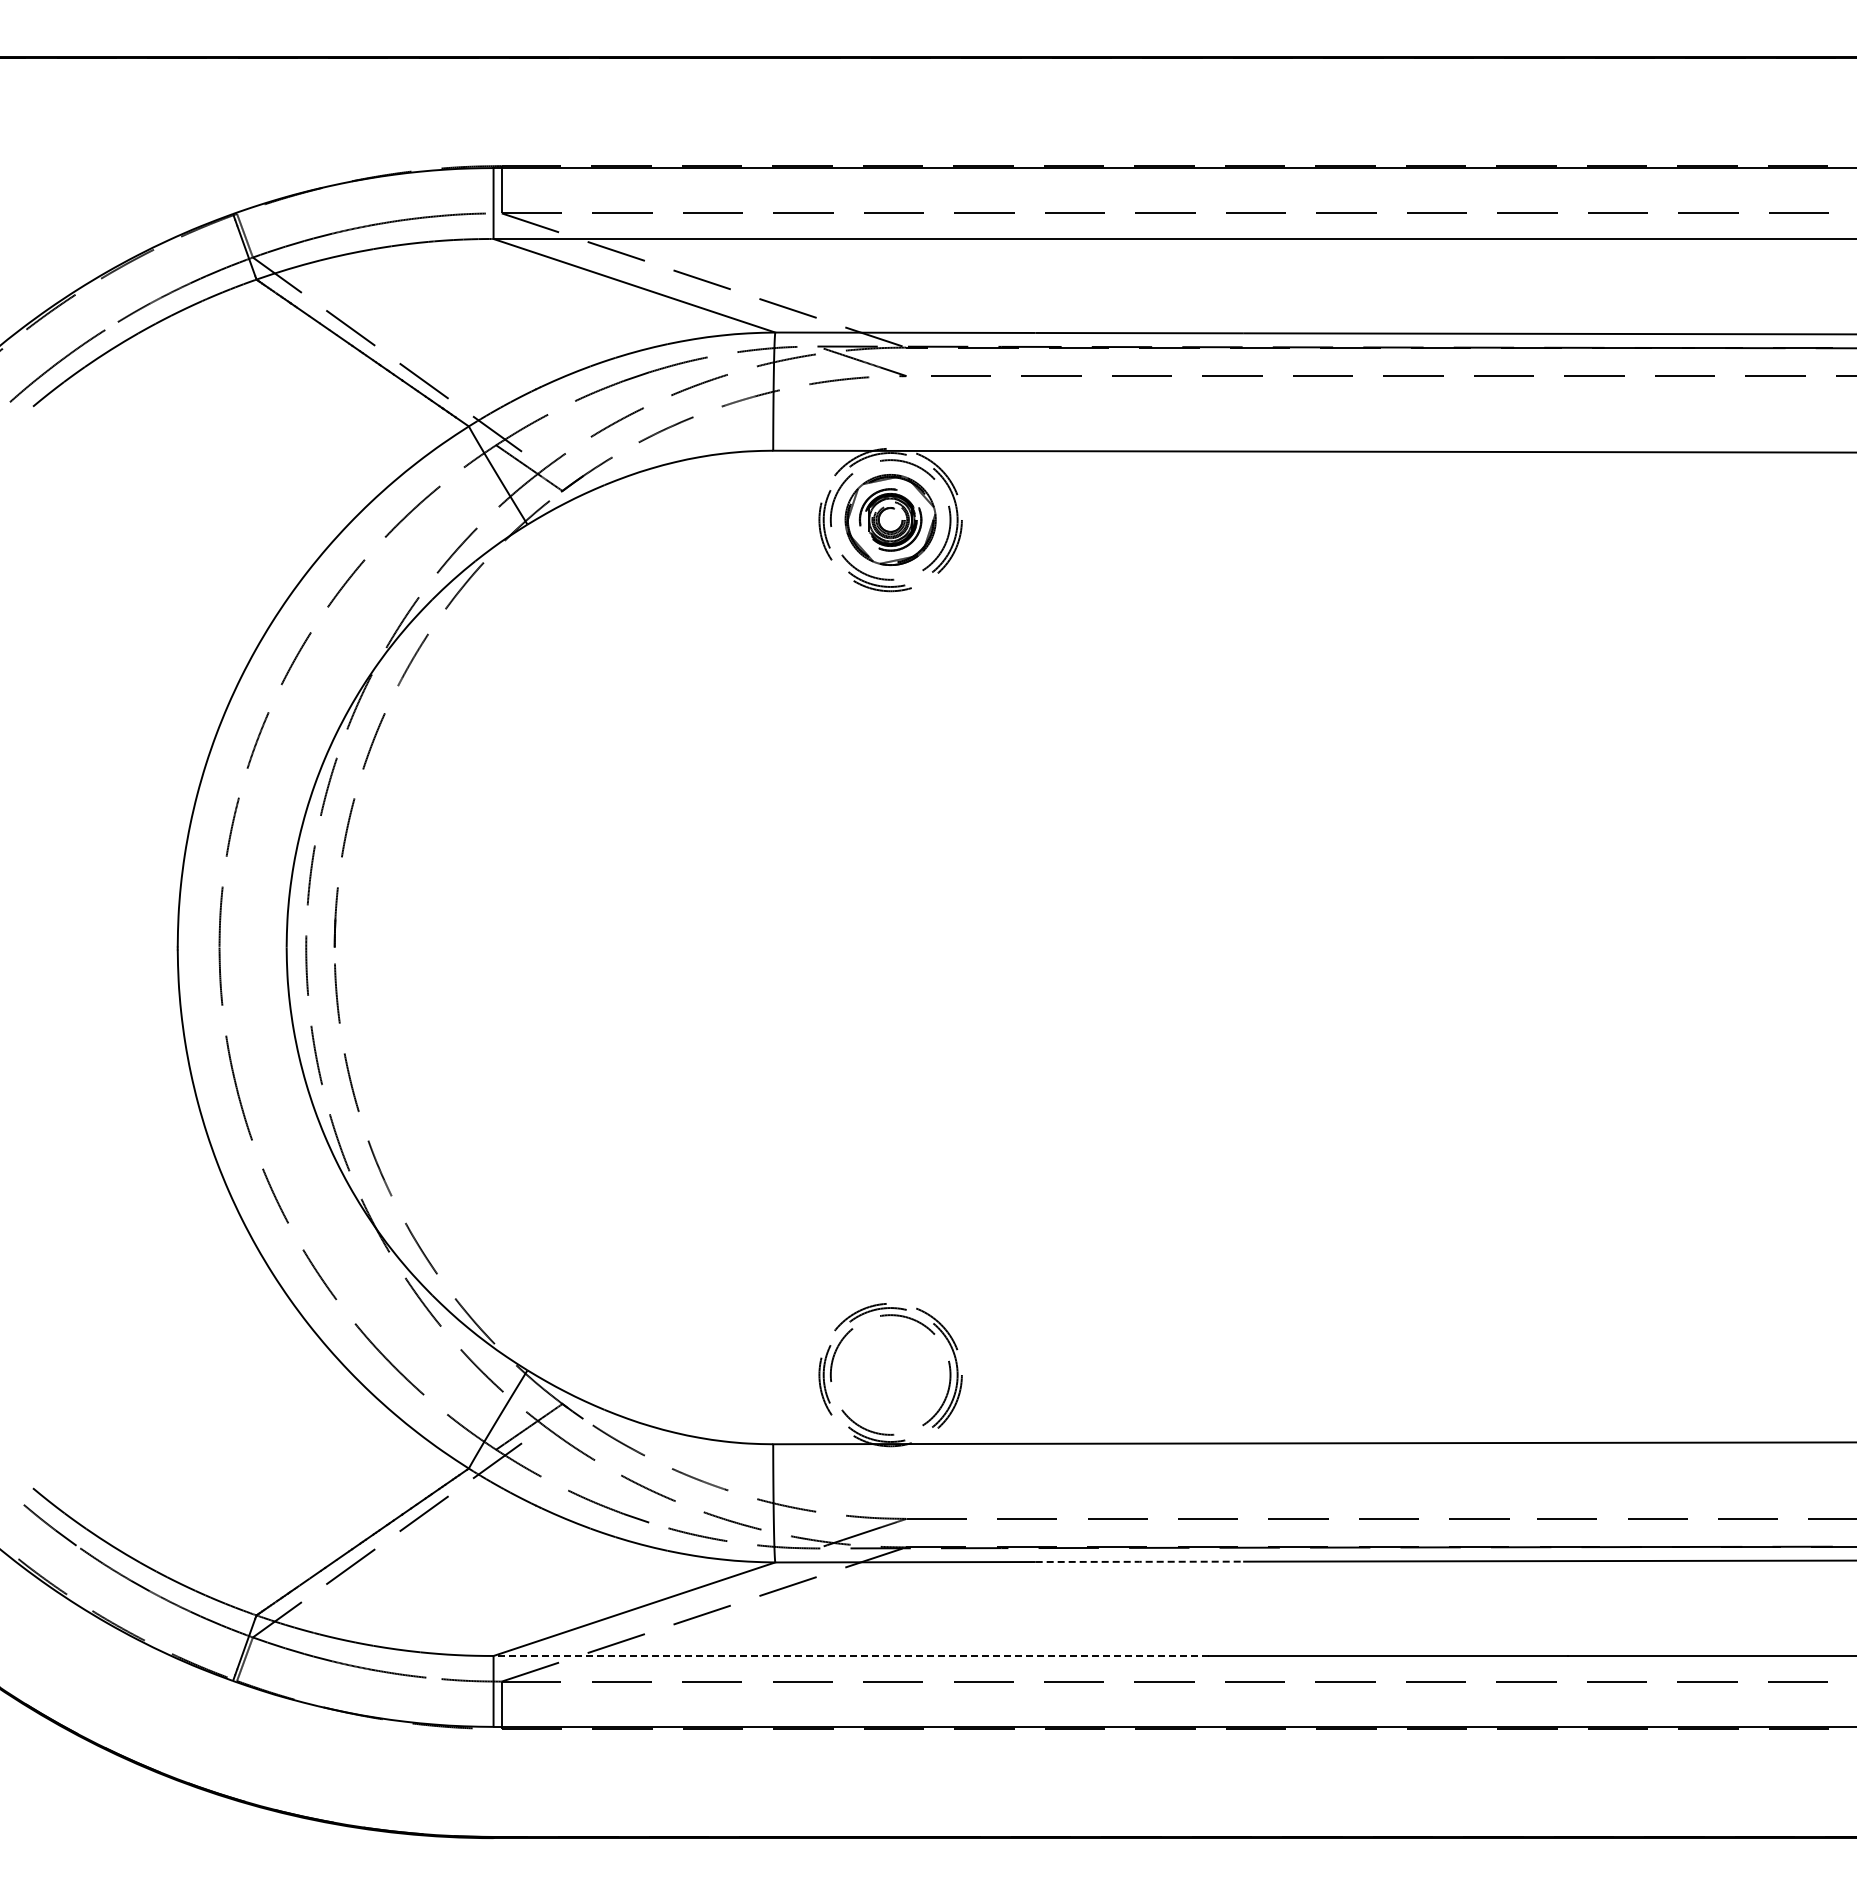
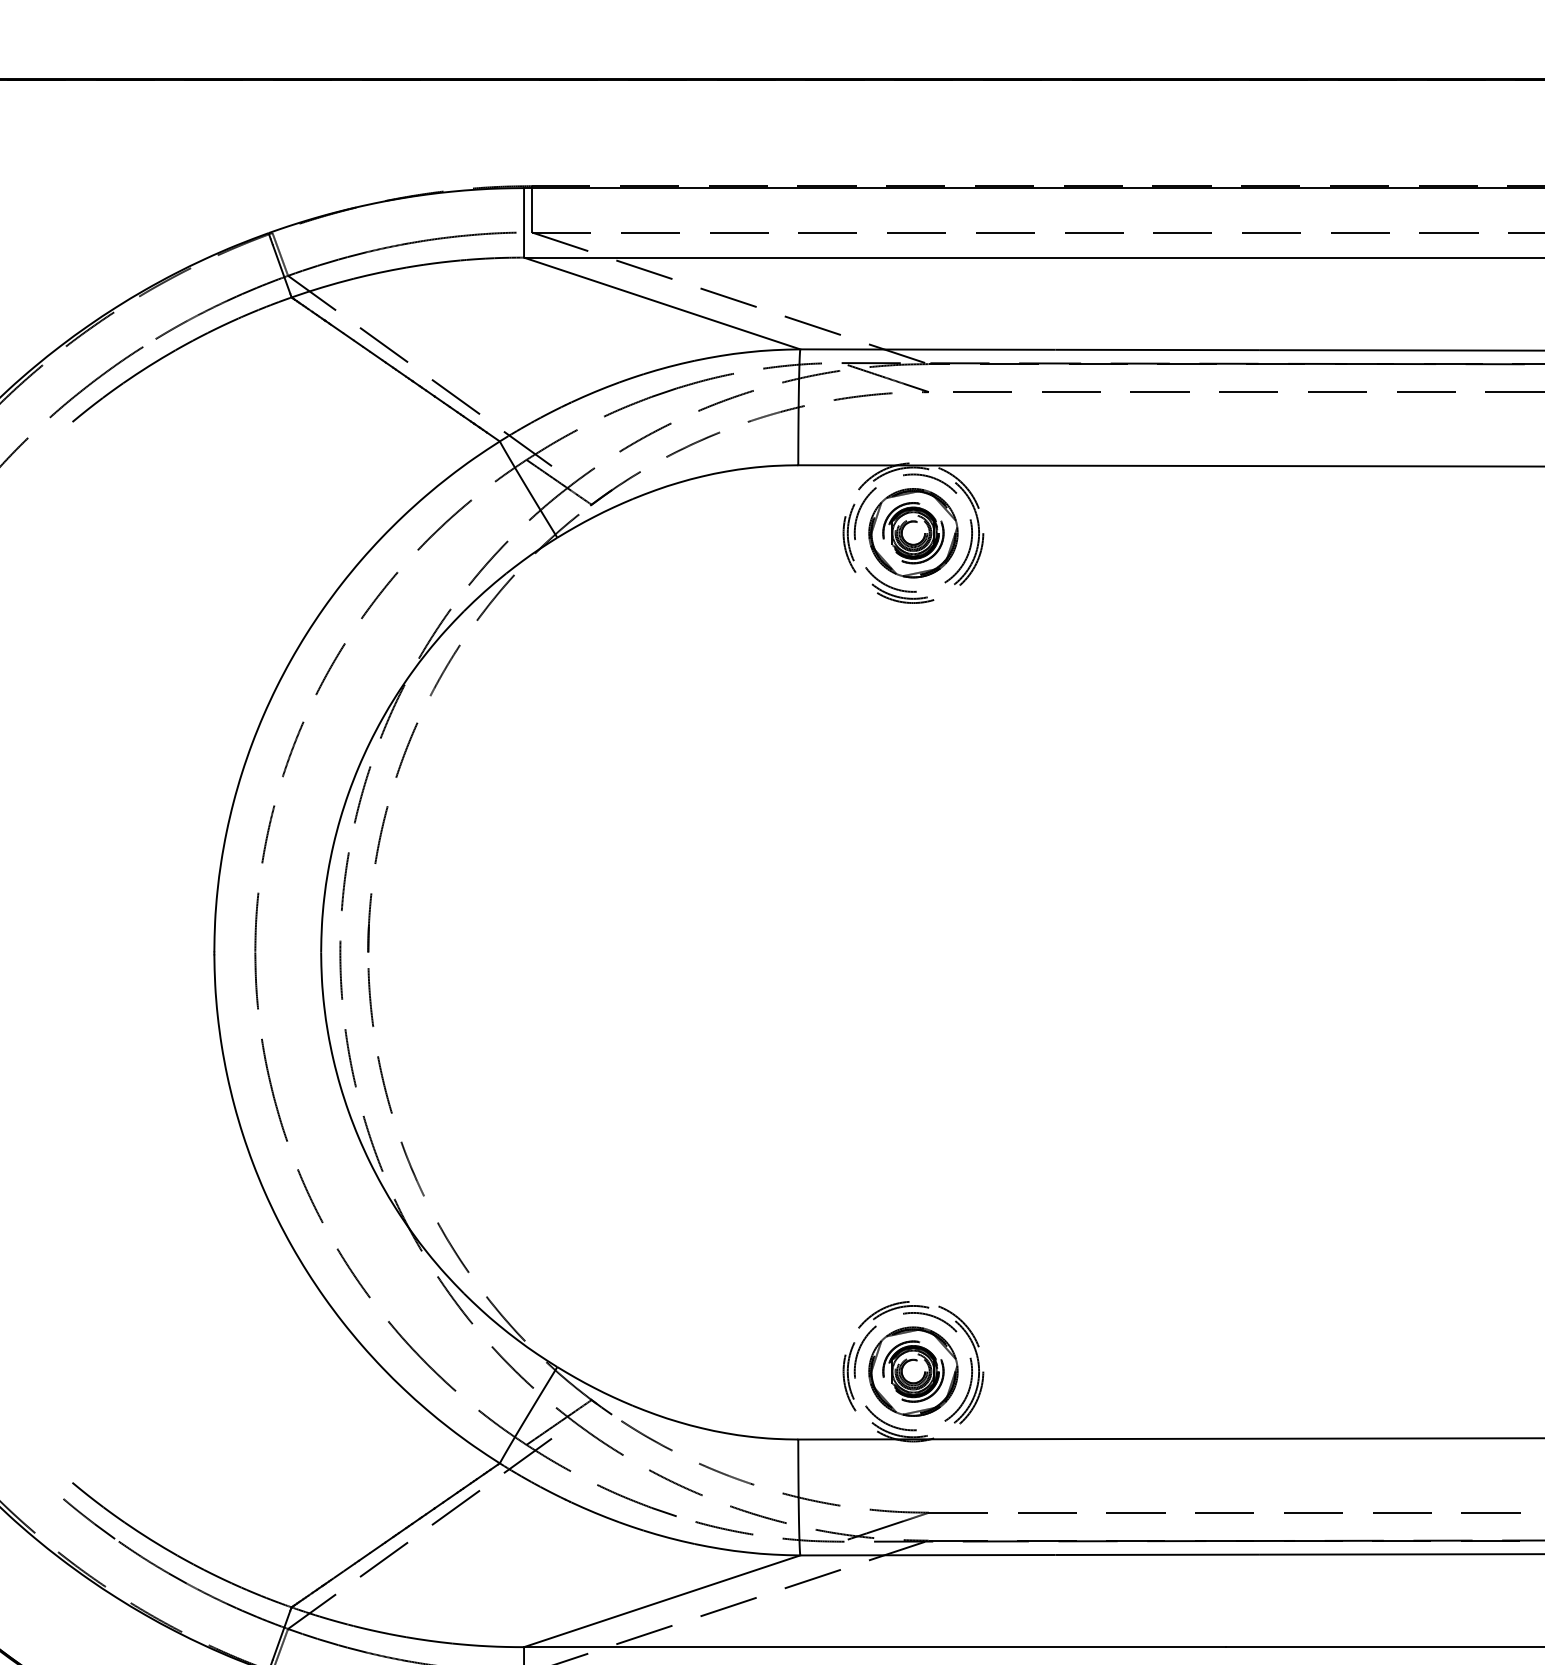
part: (890, 1375) -> (913, 1372), added
line: (1139, 1561) -> (1157, 1554), dashed -> solid
line: (851, 1655) -> (875, 1646), dashed -> solid

